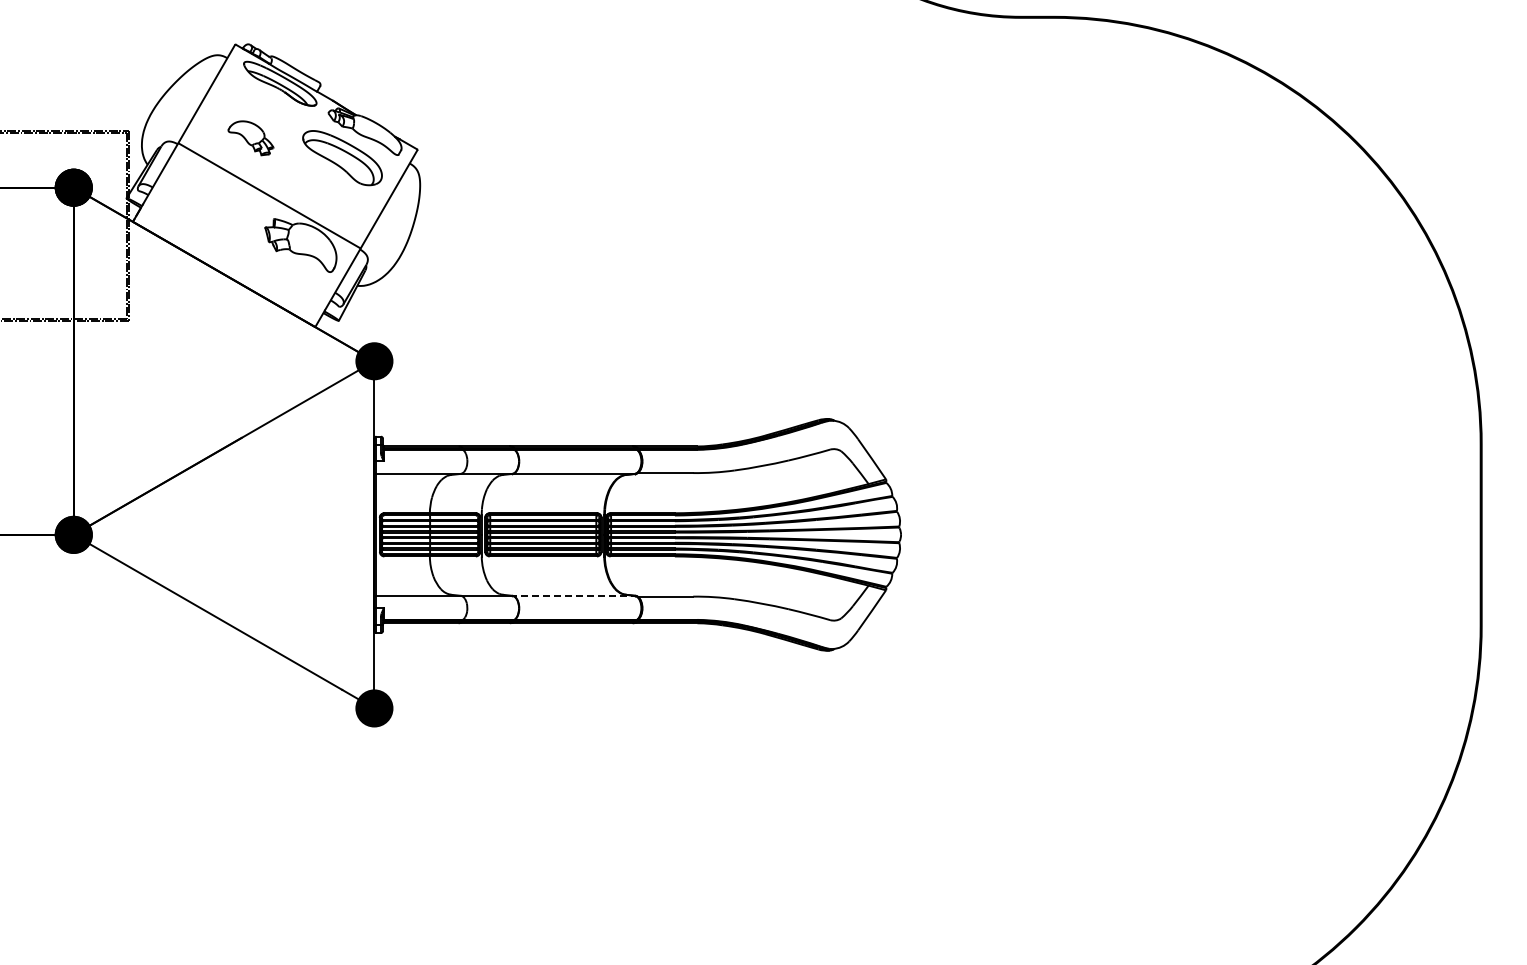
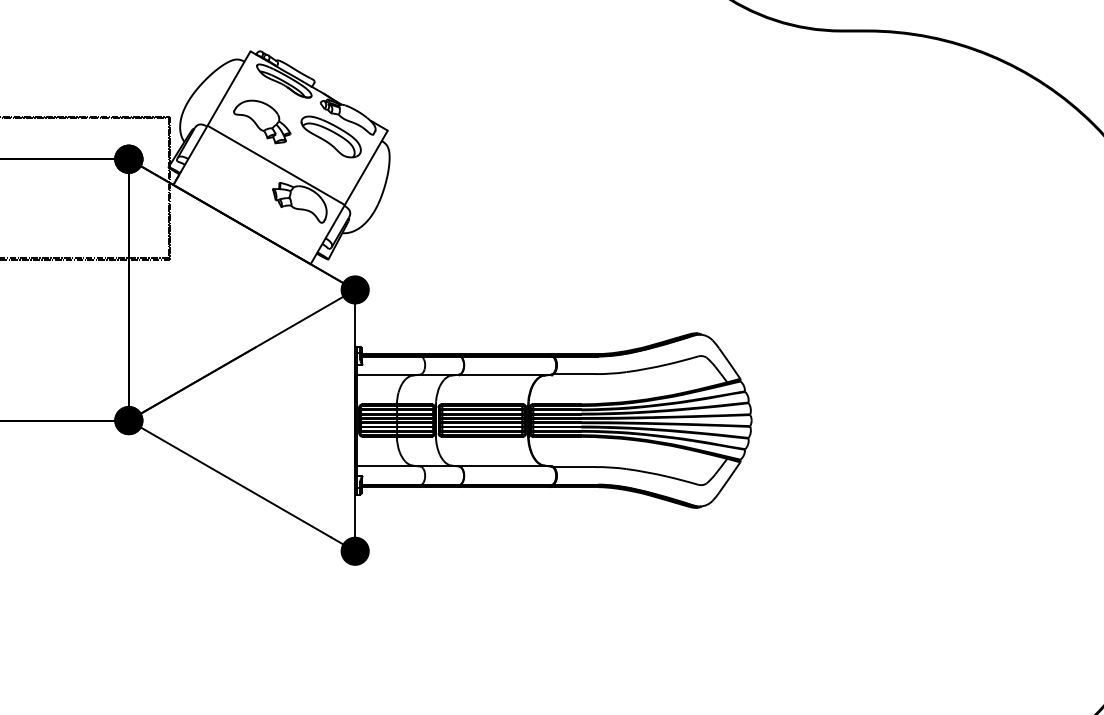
part: (250, 138) -> (261, 122), size x1.67
line: (572, 595) -> (504, 466), dashed -> solid

